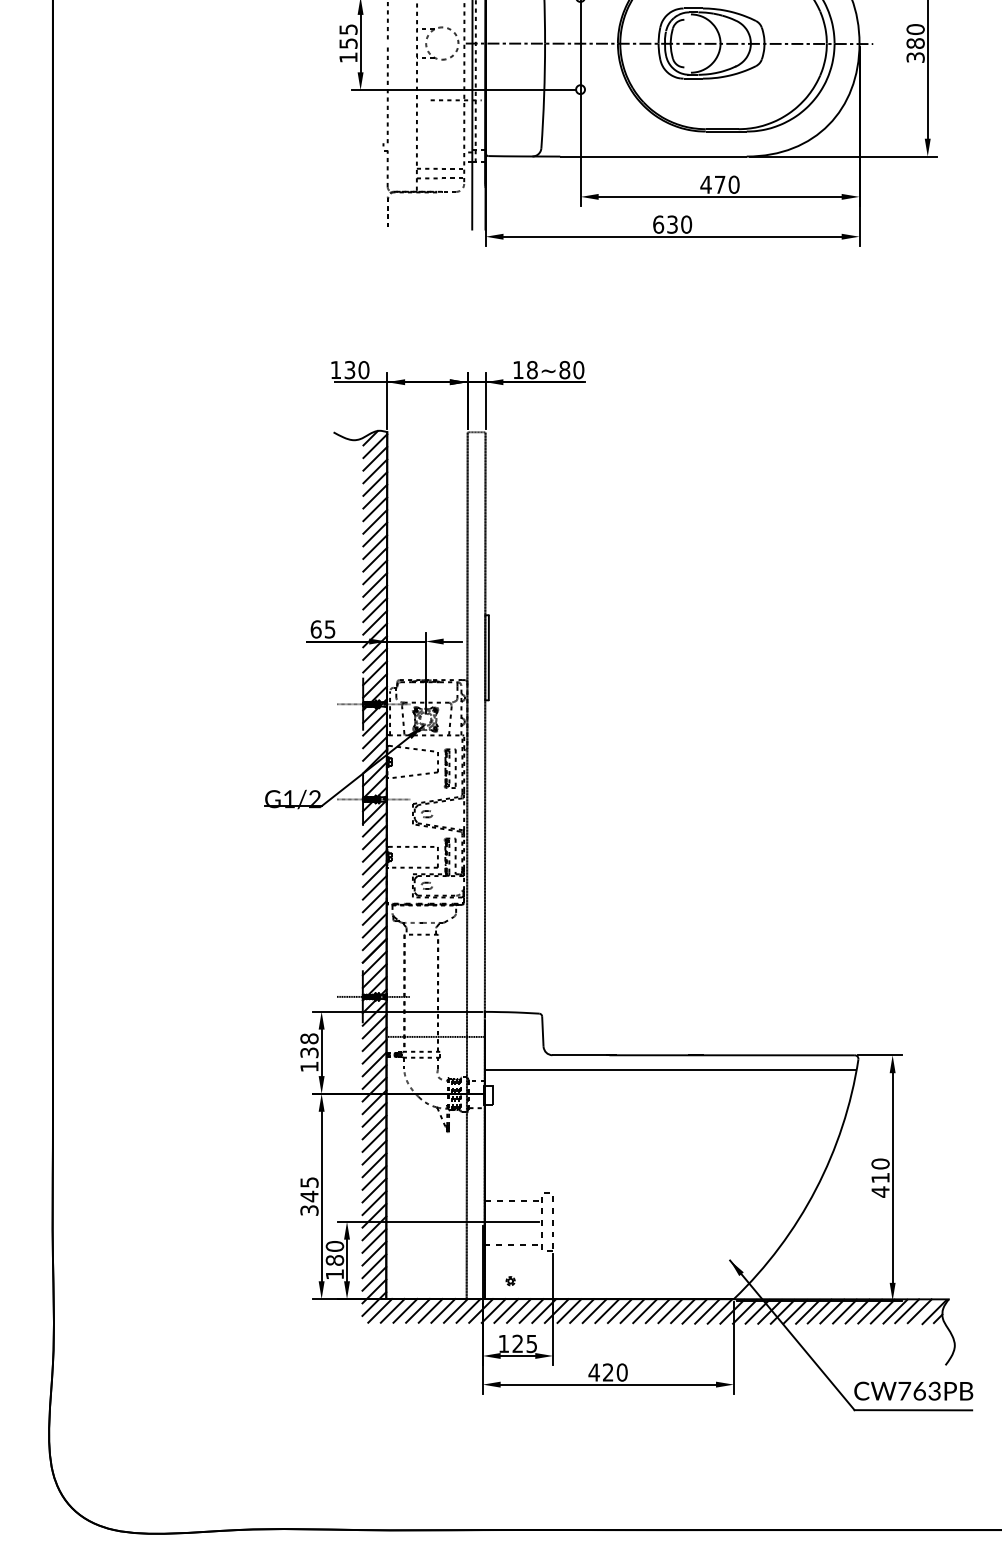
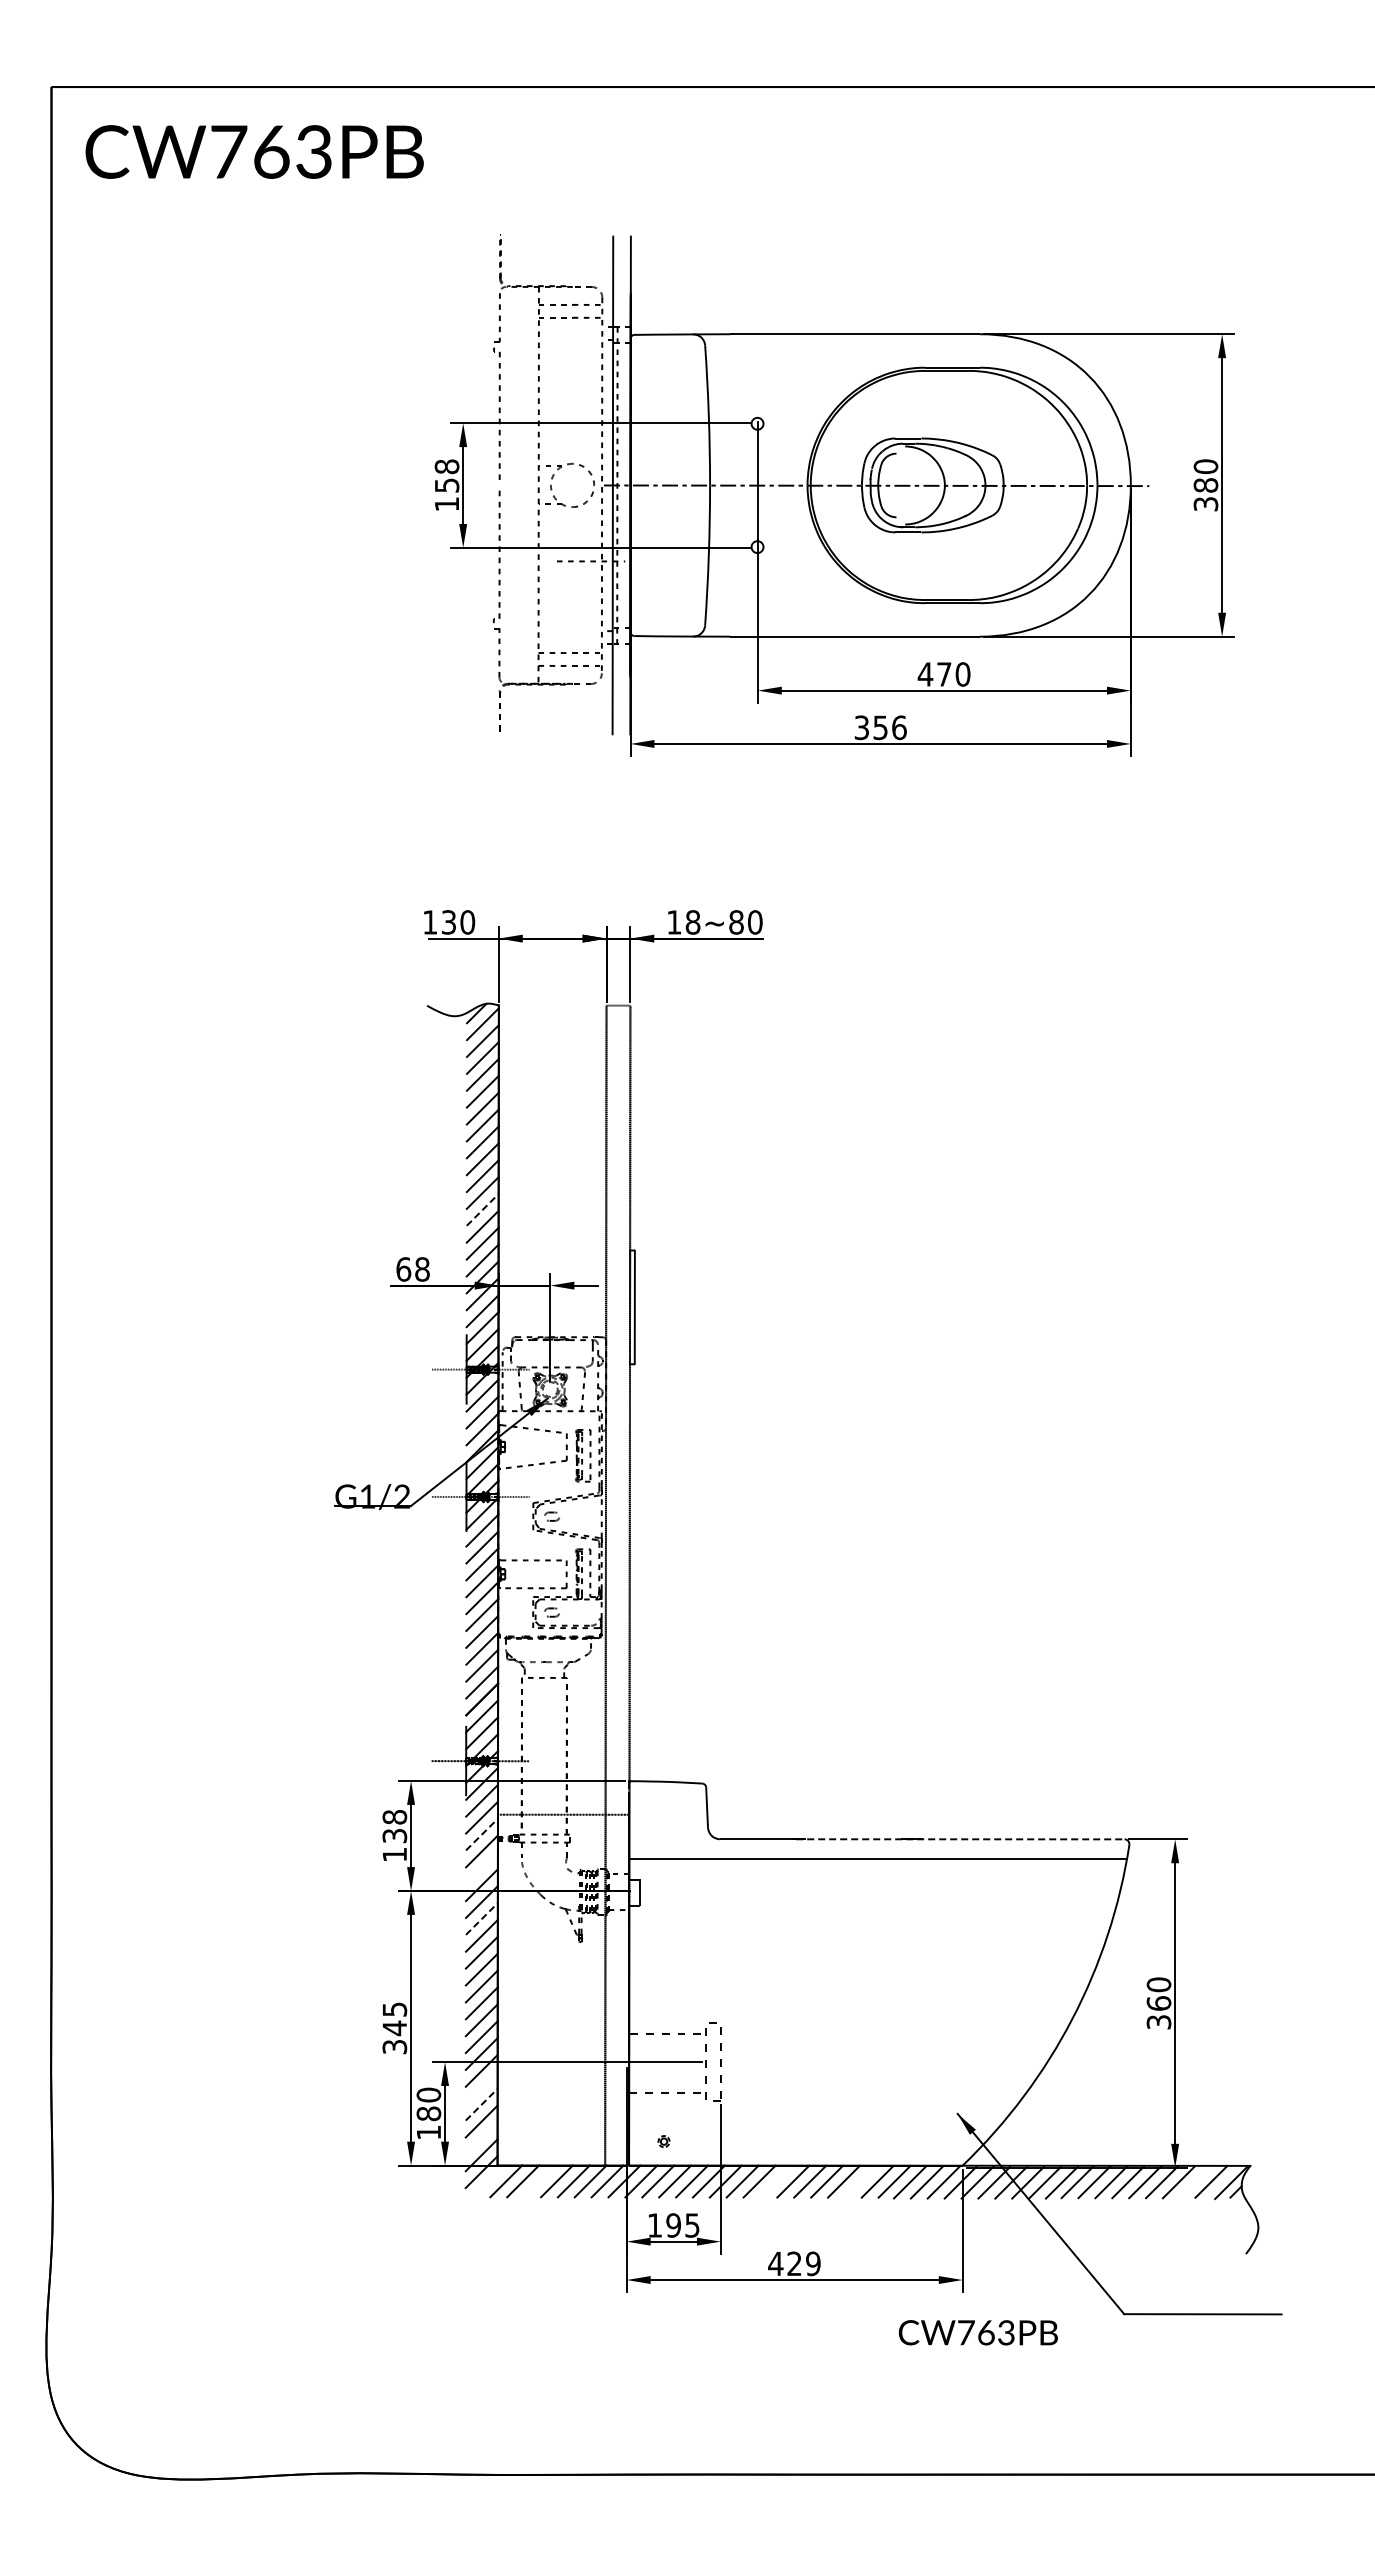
text: (348, 29) -> (446, 466), 155 -> 158
text: (672, 224) -> (880, 727), 630 -> 356
line: (375, 584) -> (482, 1209), solid -> dashed
text: (330, 629) -> (422, 1269), 65 -> 68
line: (375, 1051) -> (482, 1834), solid -> dashed
line: (732, 1055) -> (960, 1839), solid -> dashed
line: (374, 1077) -> (481, 1868), removed
line: (375, 1114) -> (482, 1918), solid -> dashed
text: (880, 1185) -> (1158, 2013), 410 -> 360
line: (374, 1240) -> (481, 2087), removed
line: (374, 1253) -> (481, 2104), solid -> dashed
line: (374, 1278) -> (481, 2138), removed
line: (380, 1311) -> (489, 2181), removed
line: (418, 1311) -> (540, 2181), removed
line: (594, 1311) -> (776, 2181), removed
line: (657, 1311) -> (860, 2181), removed
line: (907, 1311) -> (1194, 2181), removed
text: (517, 1343) -> (673, 2225), 125 -> 195
text: (622, 1372) -> (813, 2263), 420 -> 429
text: (913, 1390) -> (977, 2332), moved

